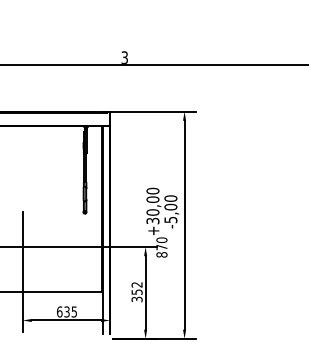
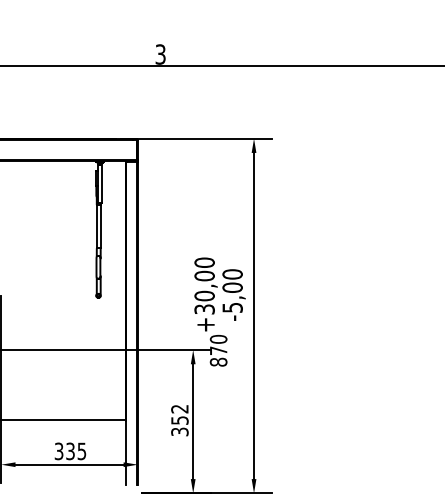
text: (59, 311) -> (58, 450), 635 -> 335

